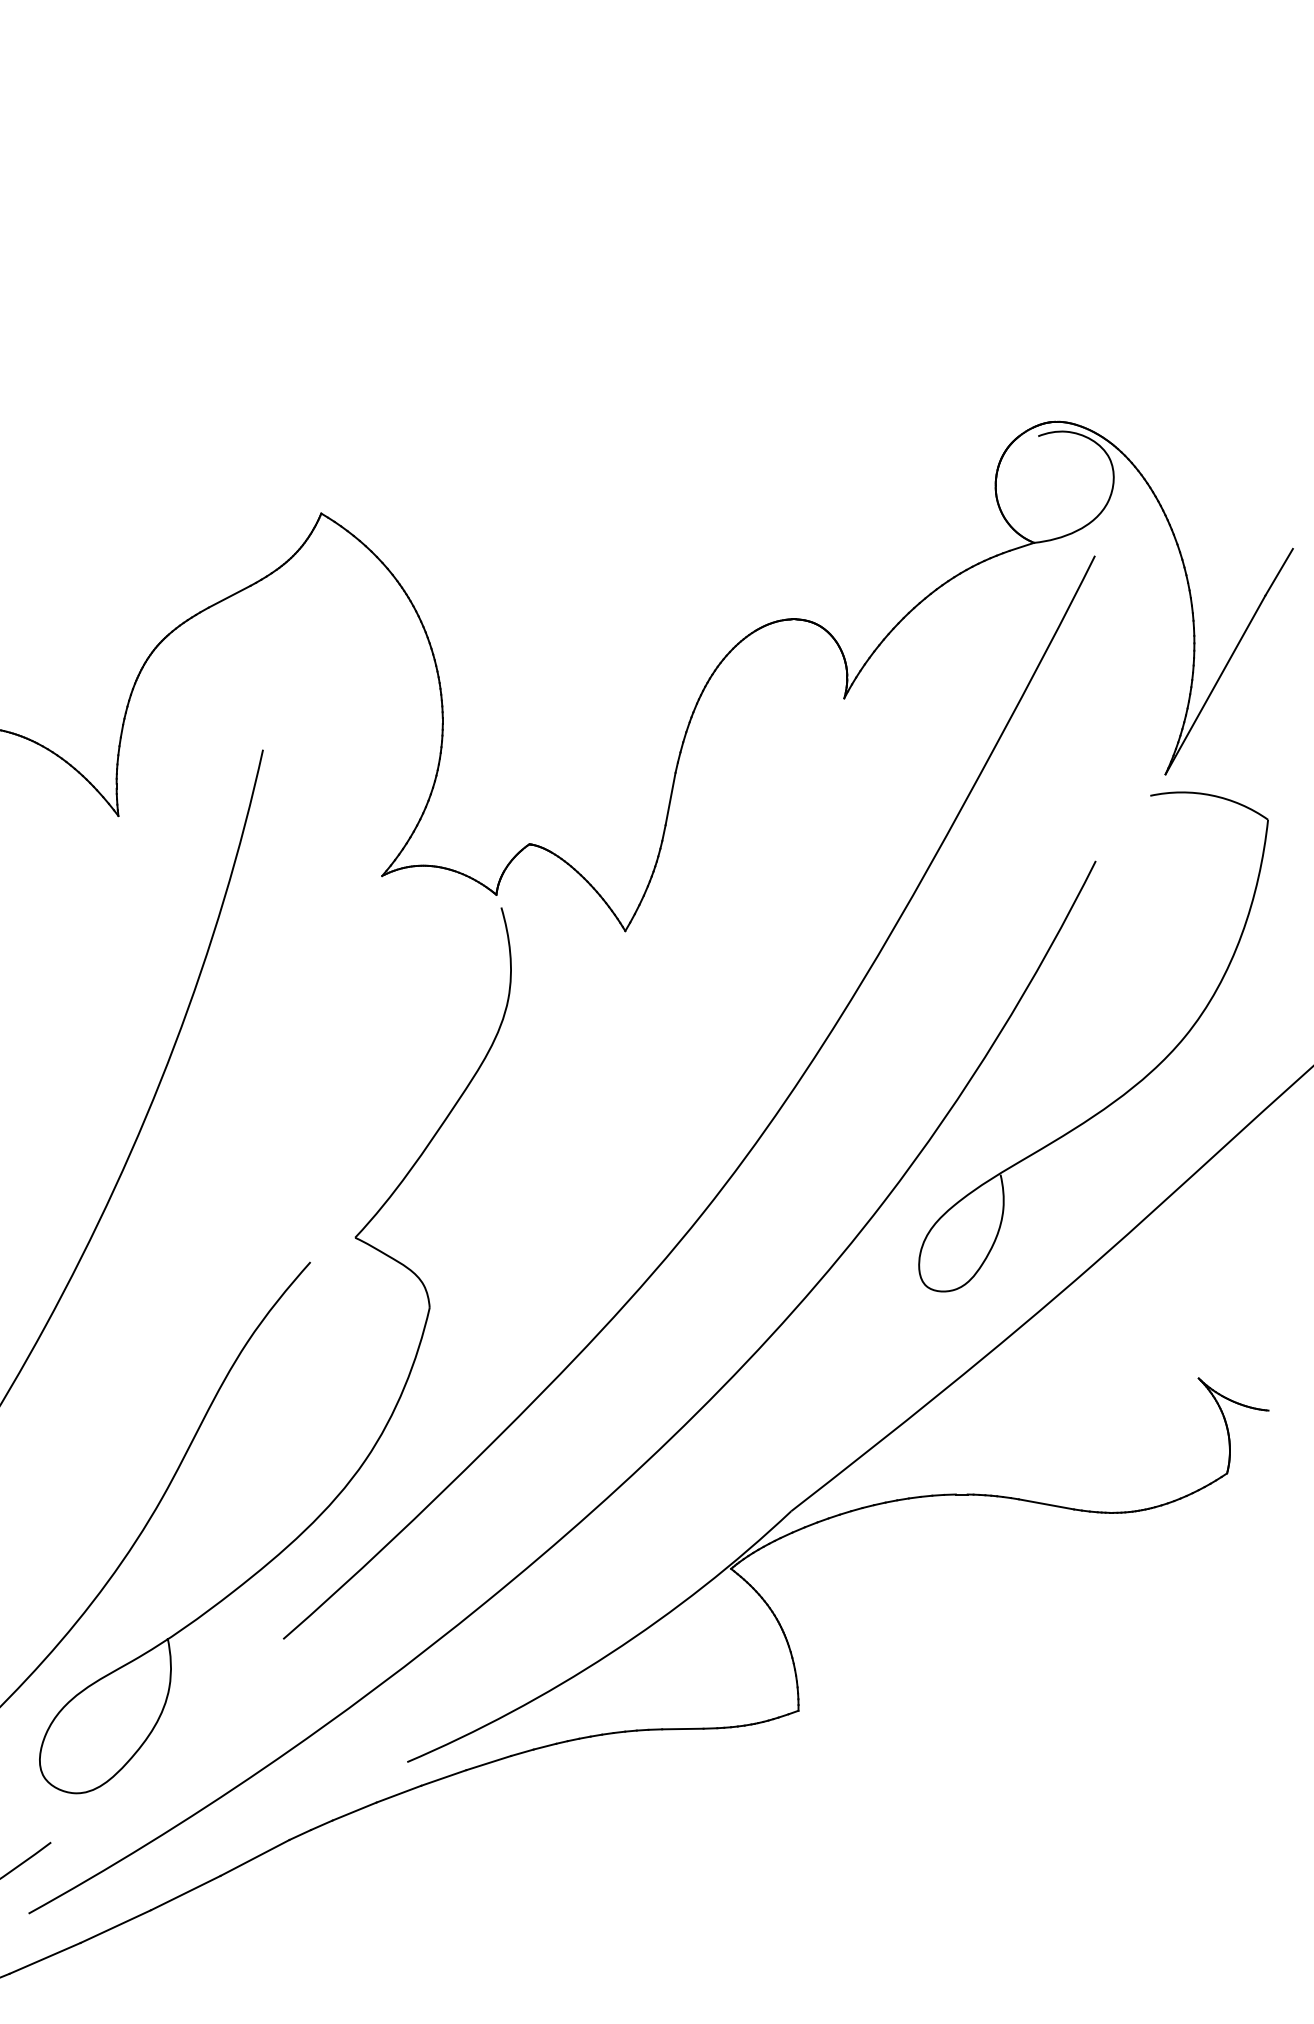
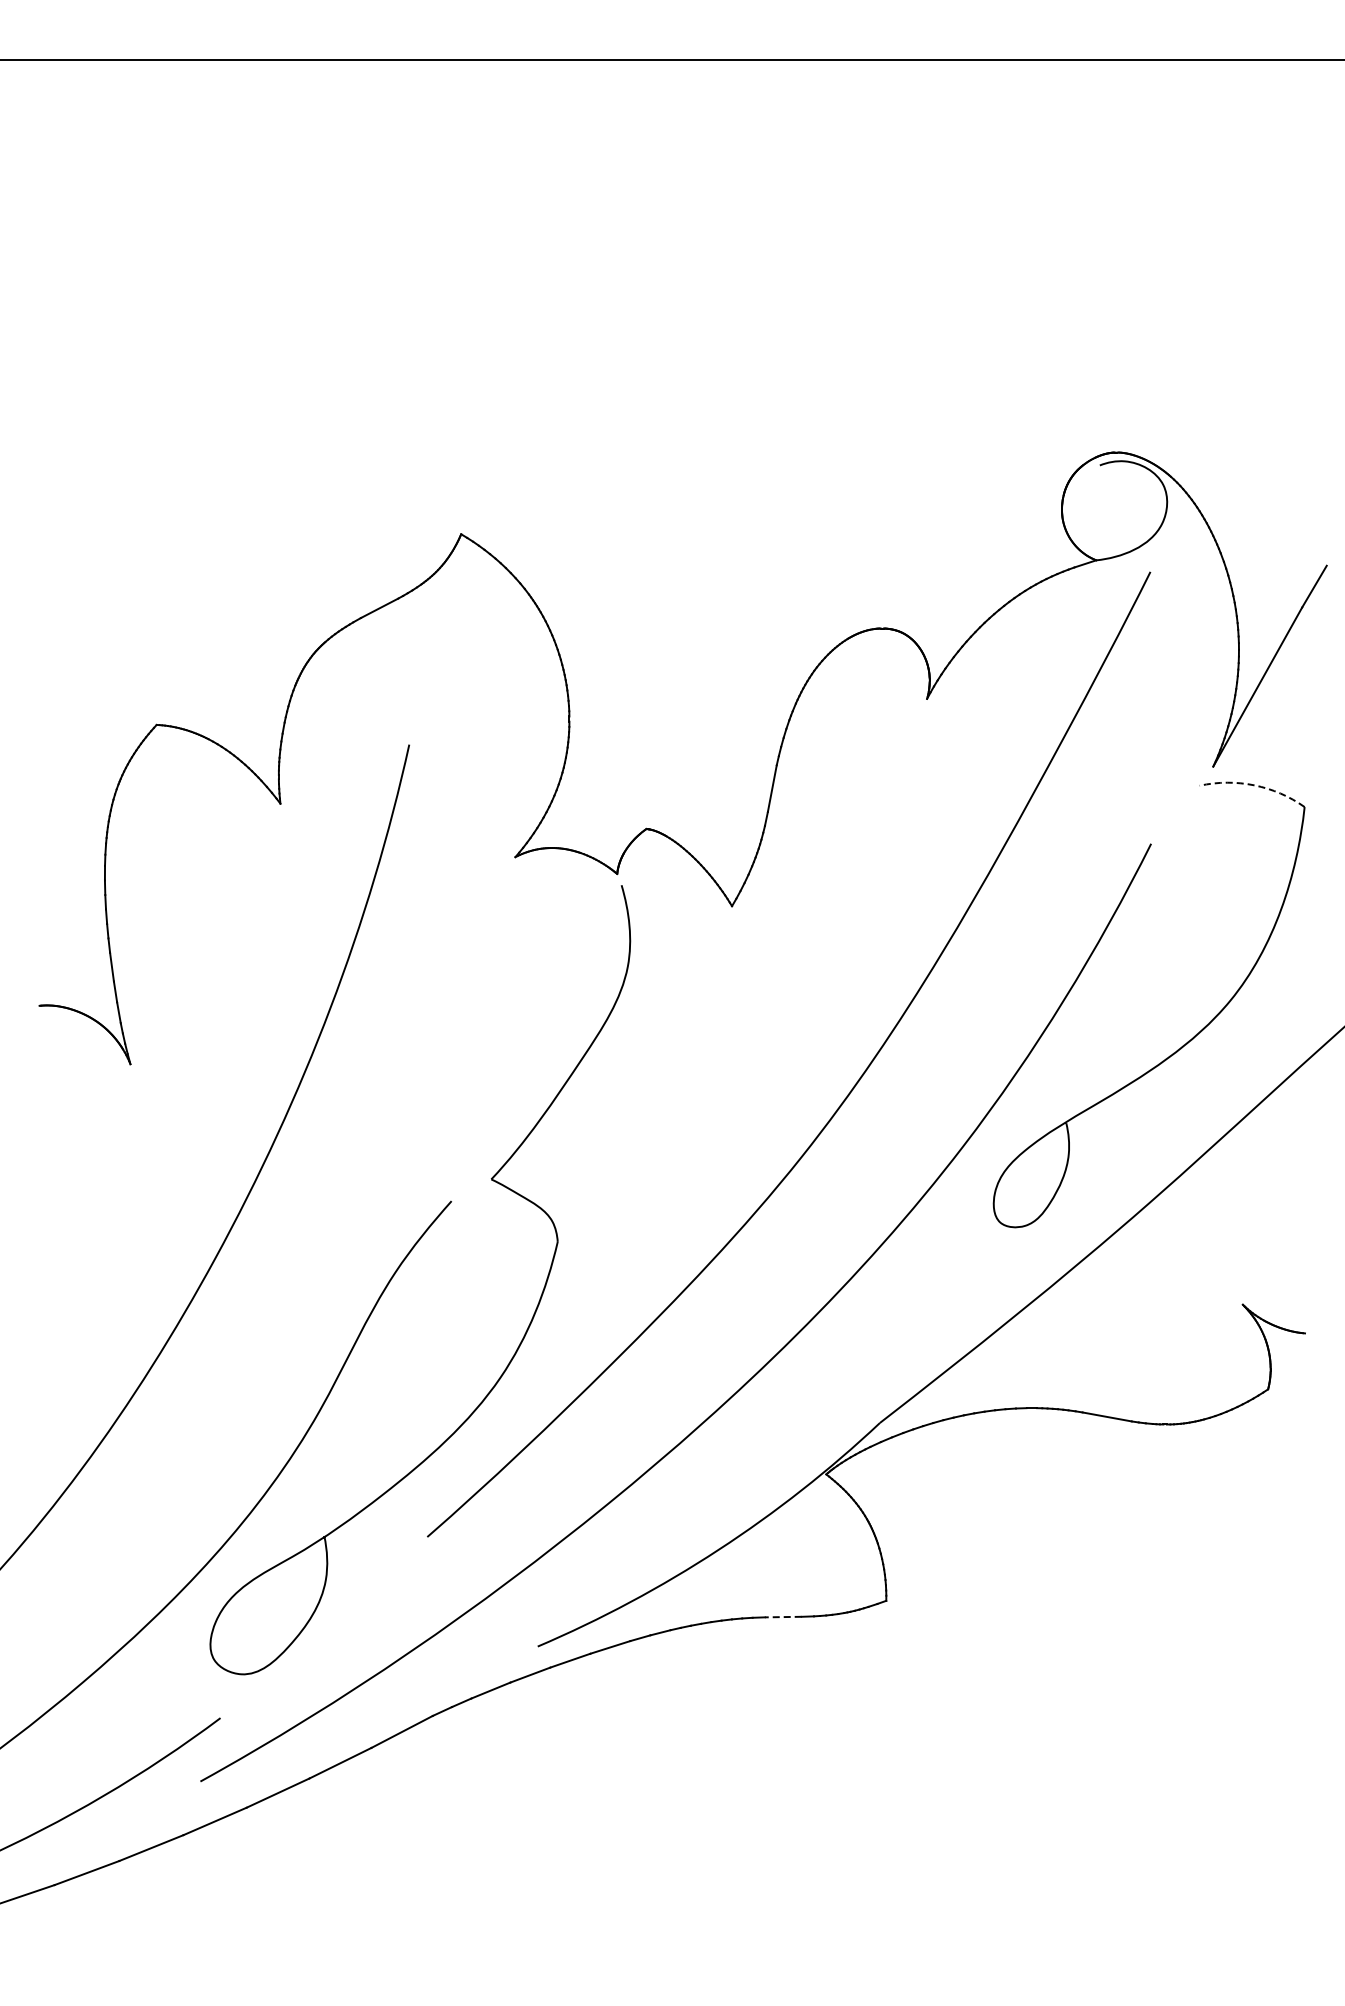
arc: (1211, 795) -> (1254, 785), solid -> dashed
line: (681, 1729) -> (782, 1617), solid -> dashed

